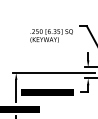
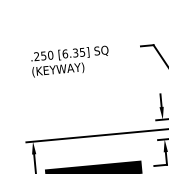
text: (51, 35) -> (69, 60), moved

